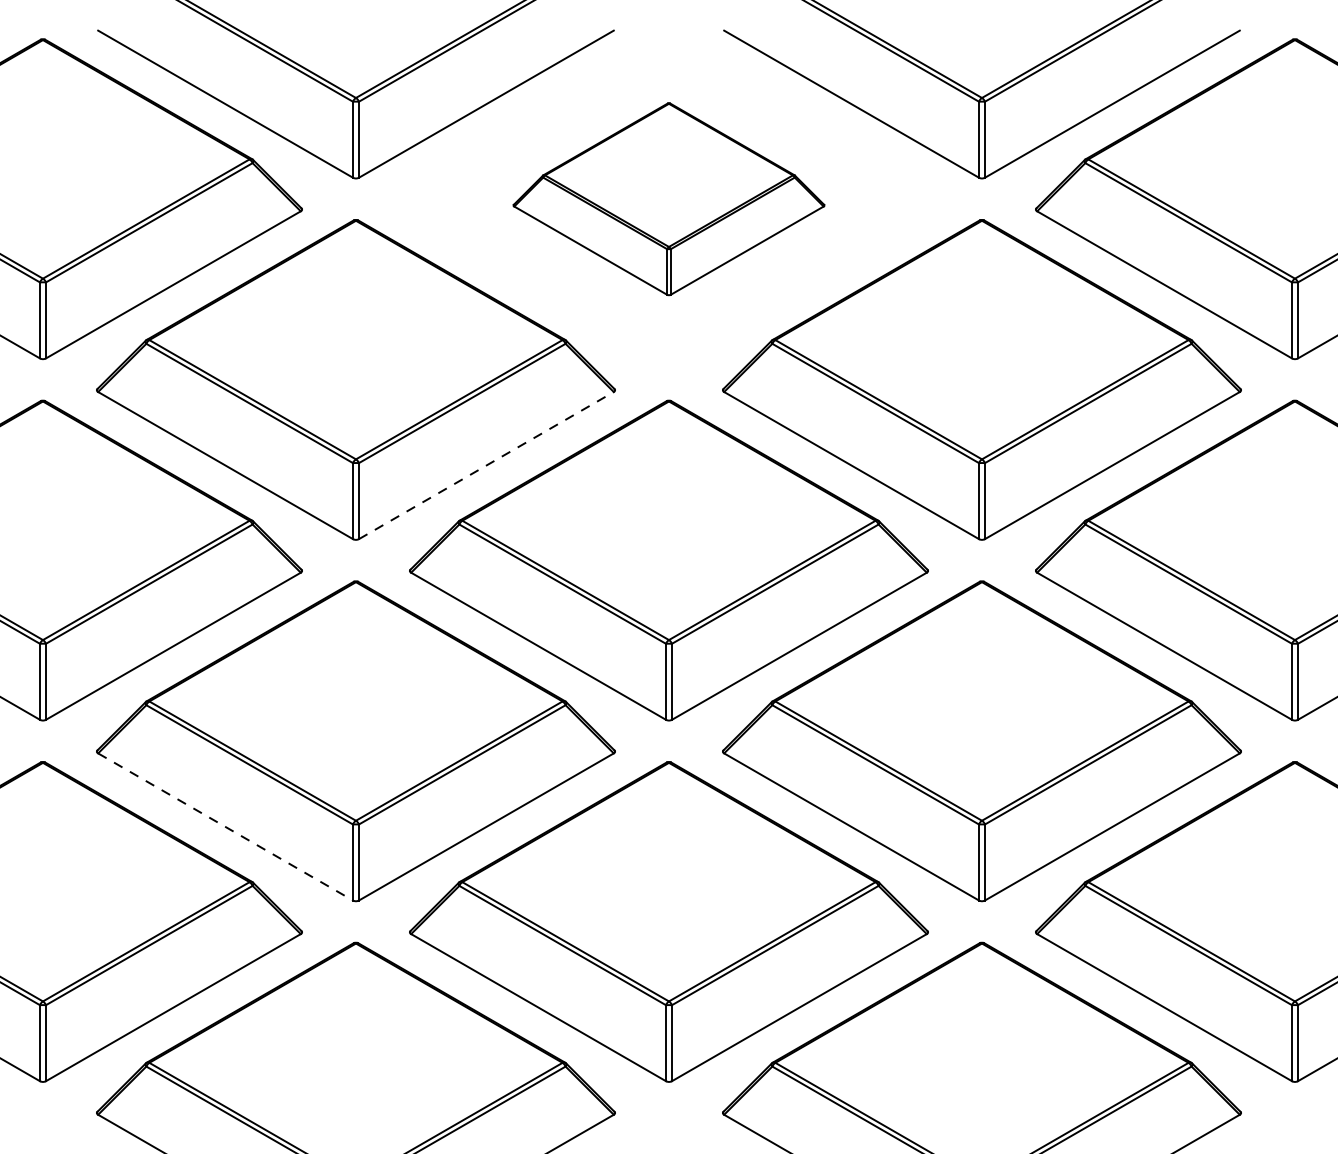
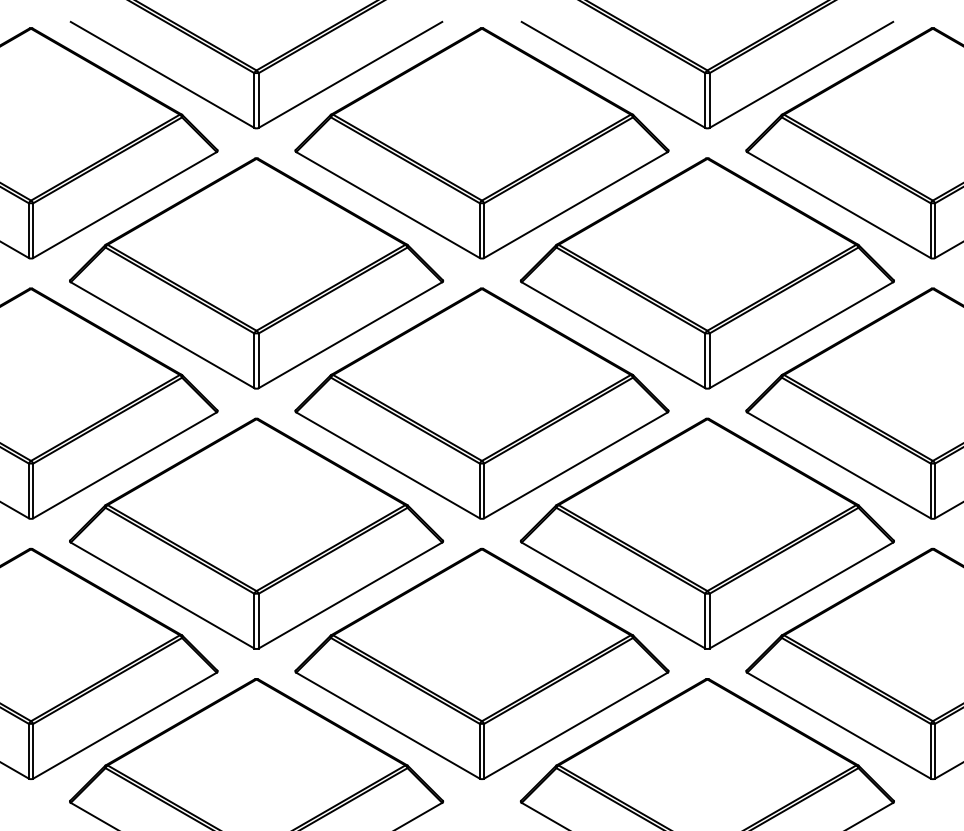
part: (668, 199) -> (481, 143), size x1.67
line: (486, 465) -> (350, 335), dashed -> solid
line: (225, 826) -> (162, 595), dashed -> solid

